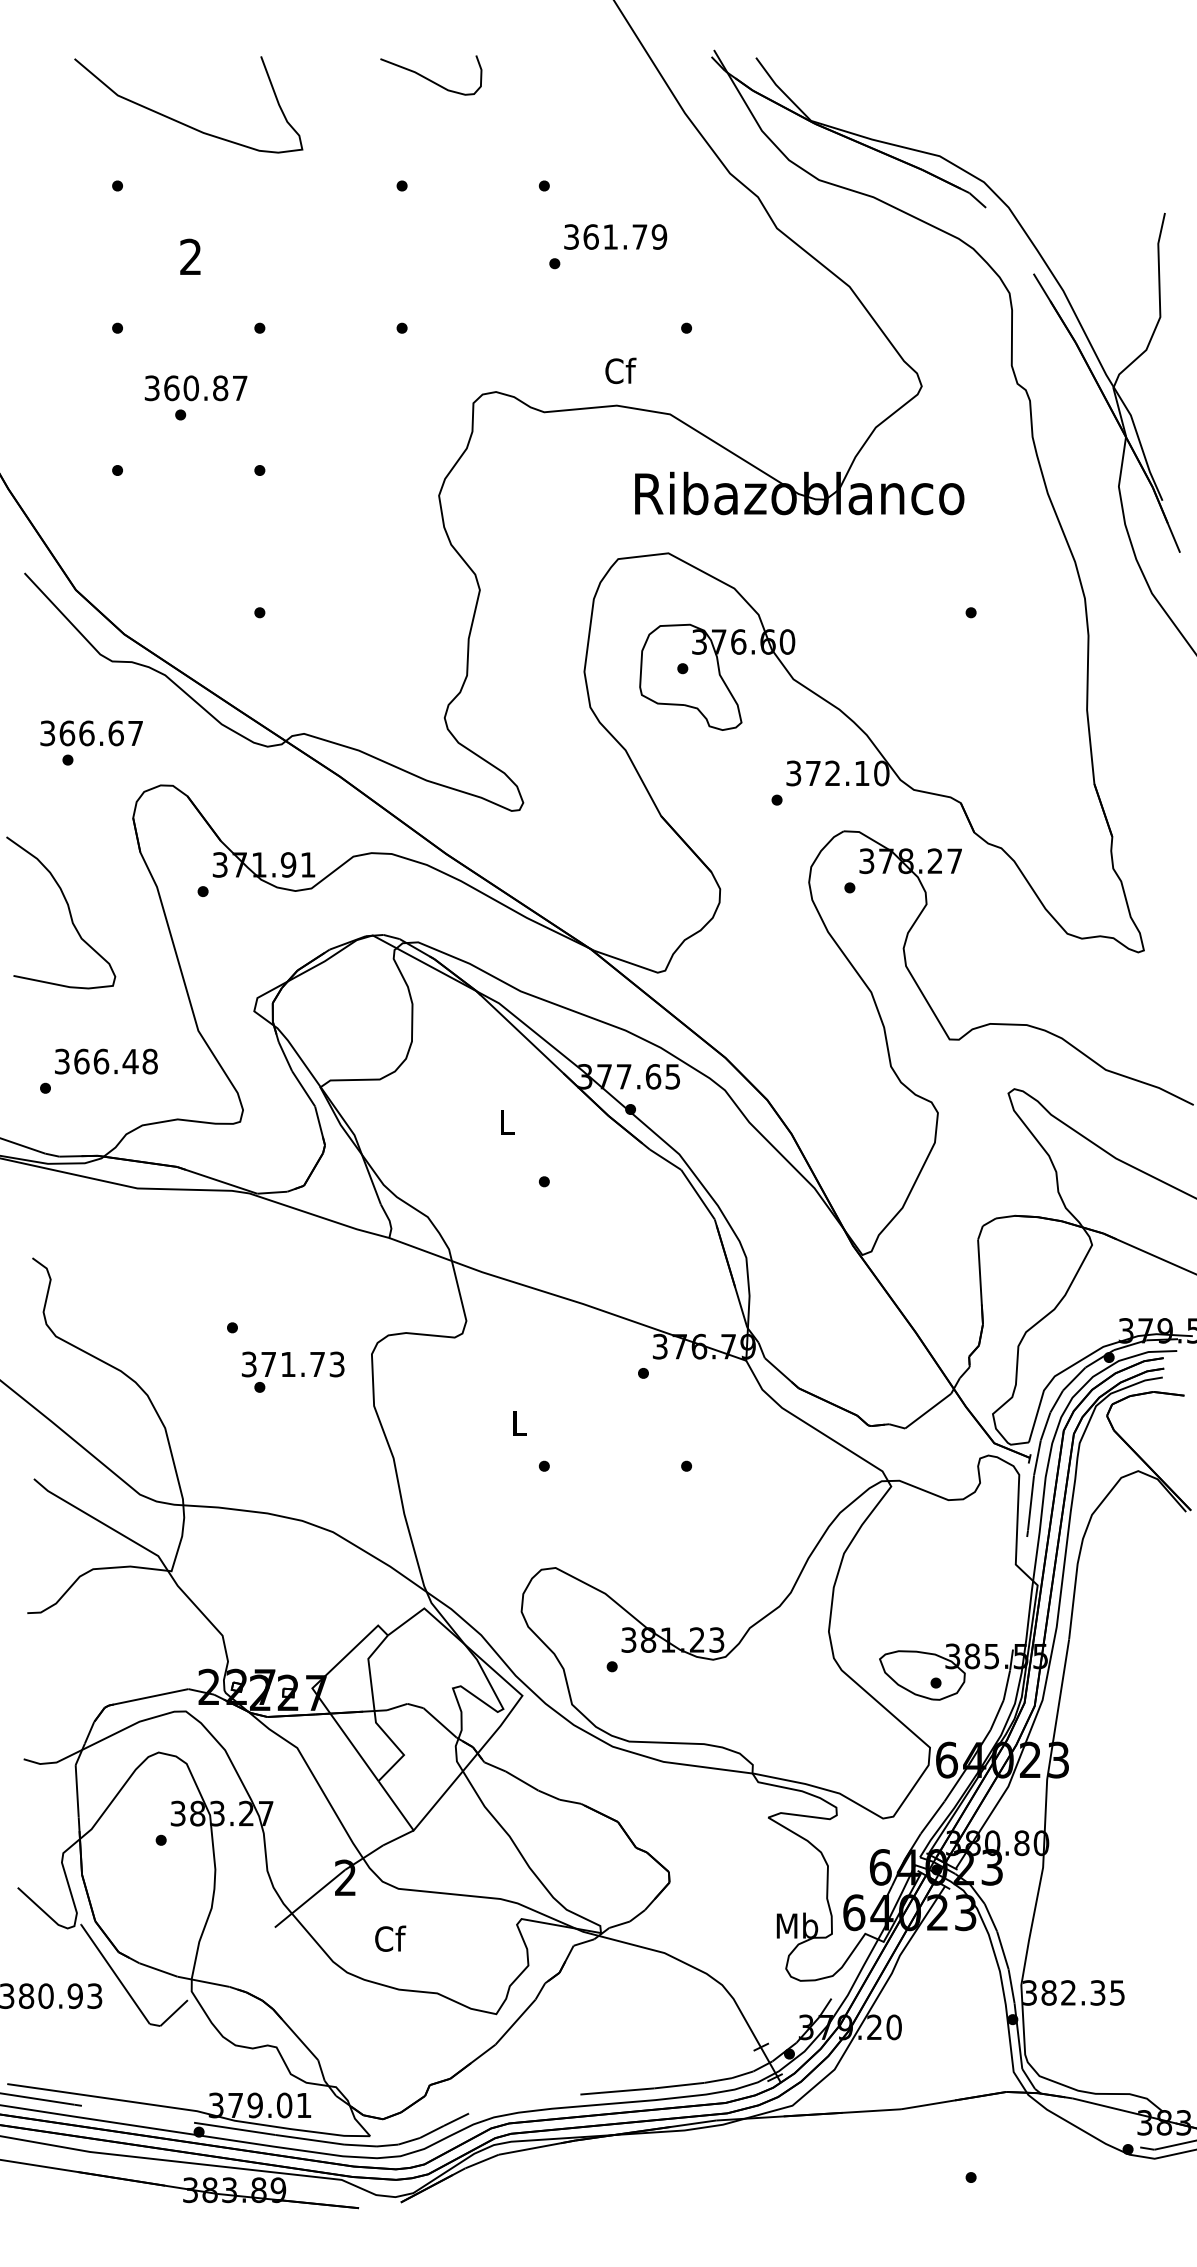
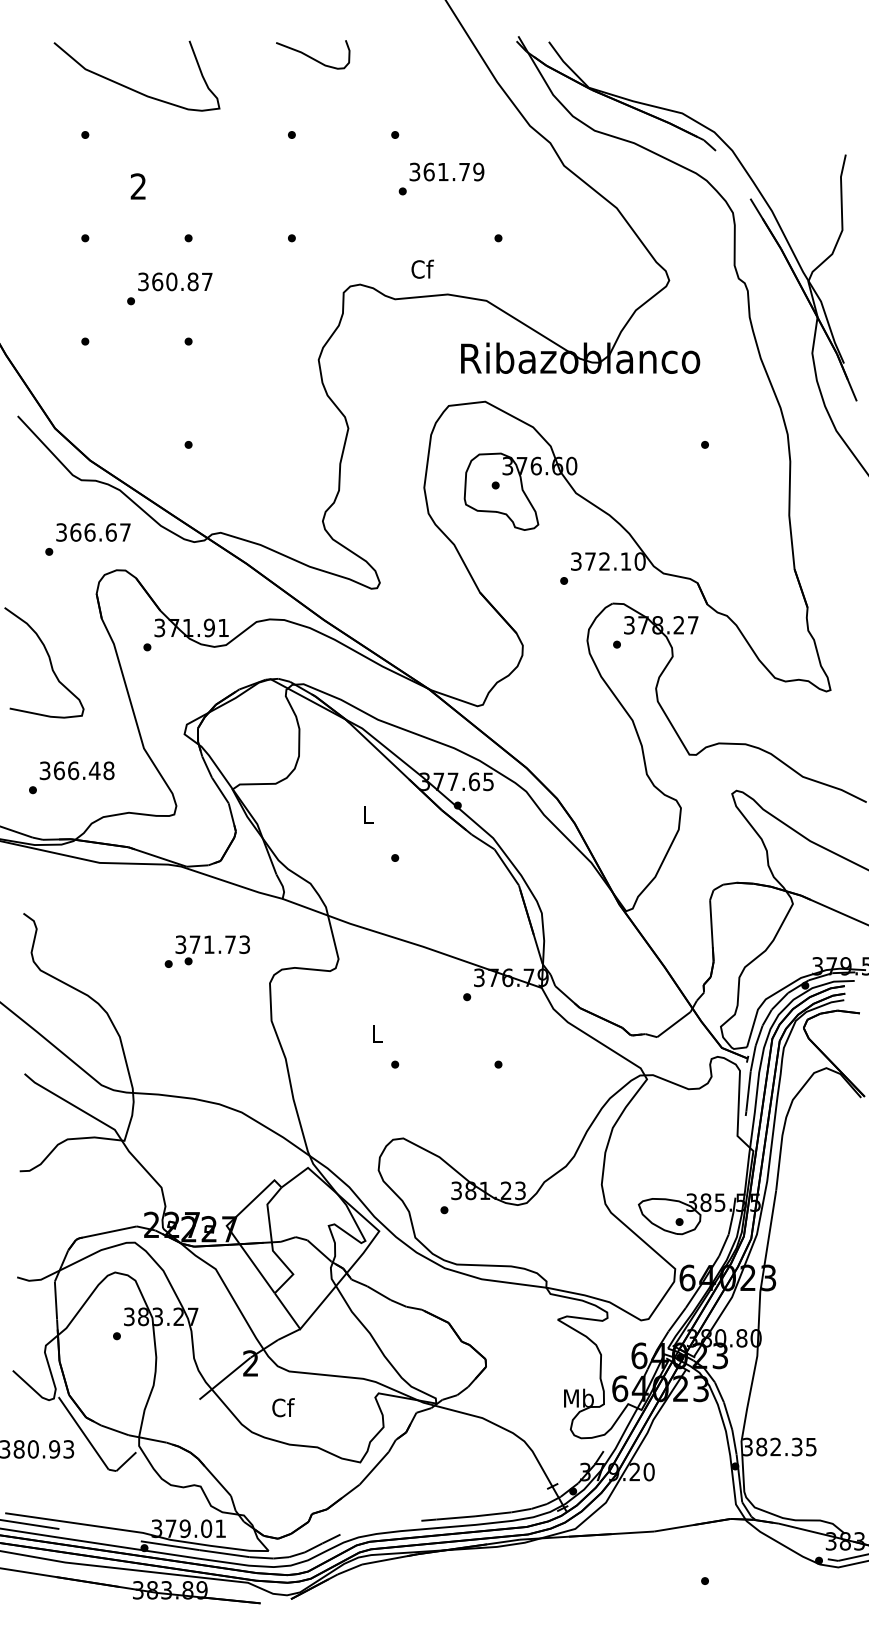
text: (620, 369) -> (422, 268), moved
text: (196, 387) -> (175, 281), moved
text: (91, 733) -> (93, 532), moved
text: (292, 1372) -> (212, 950), moved

